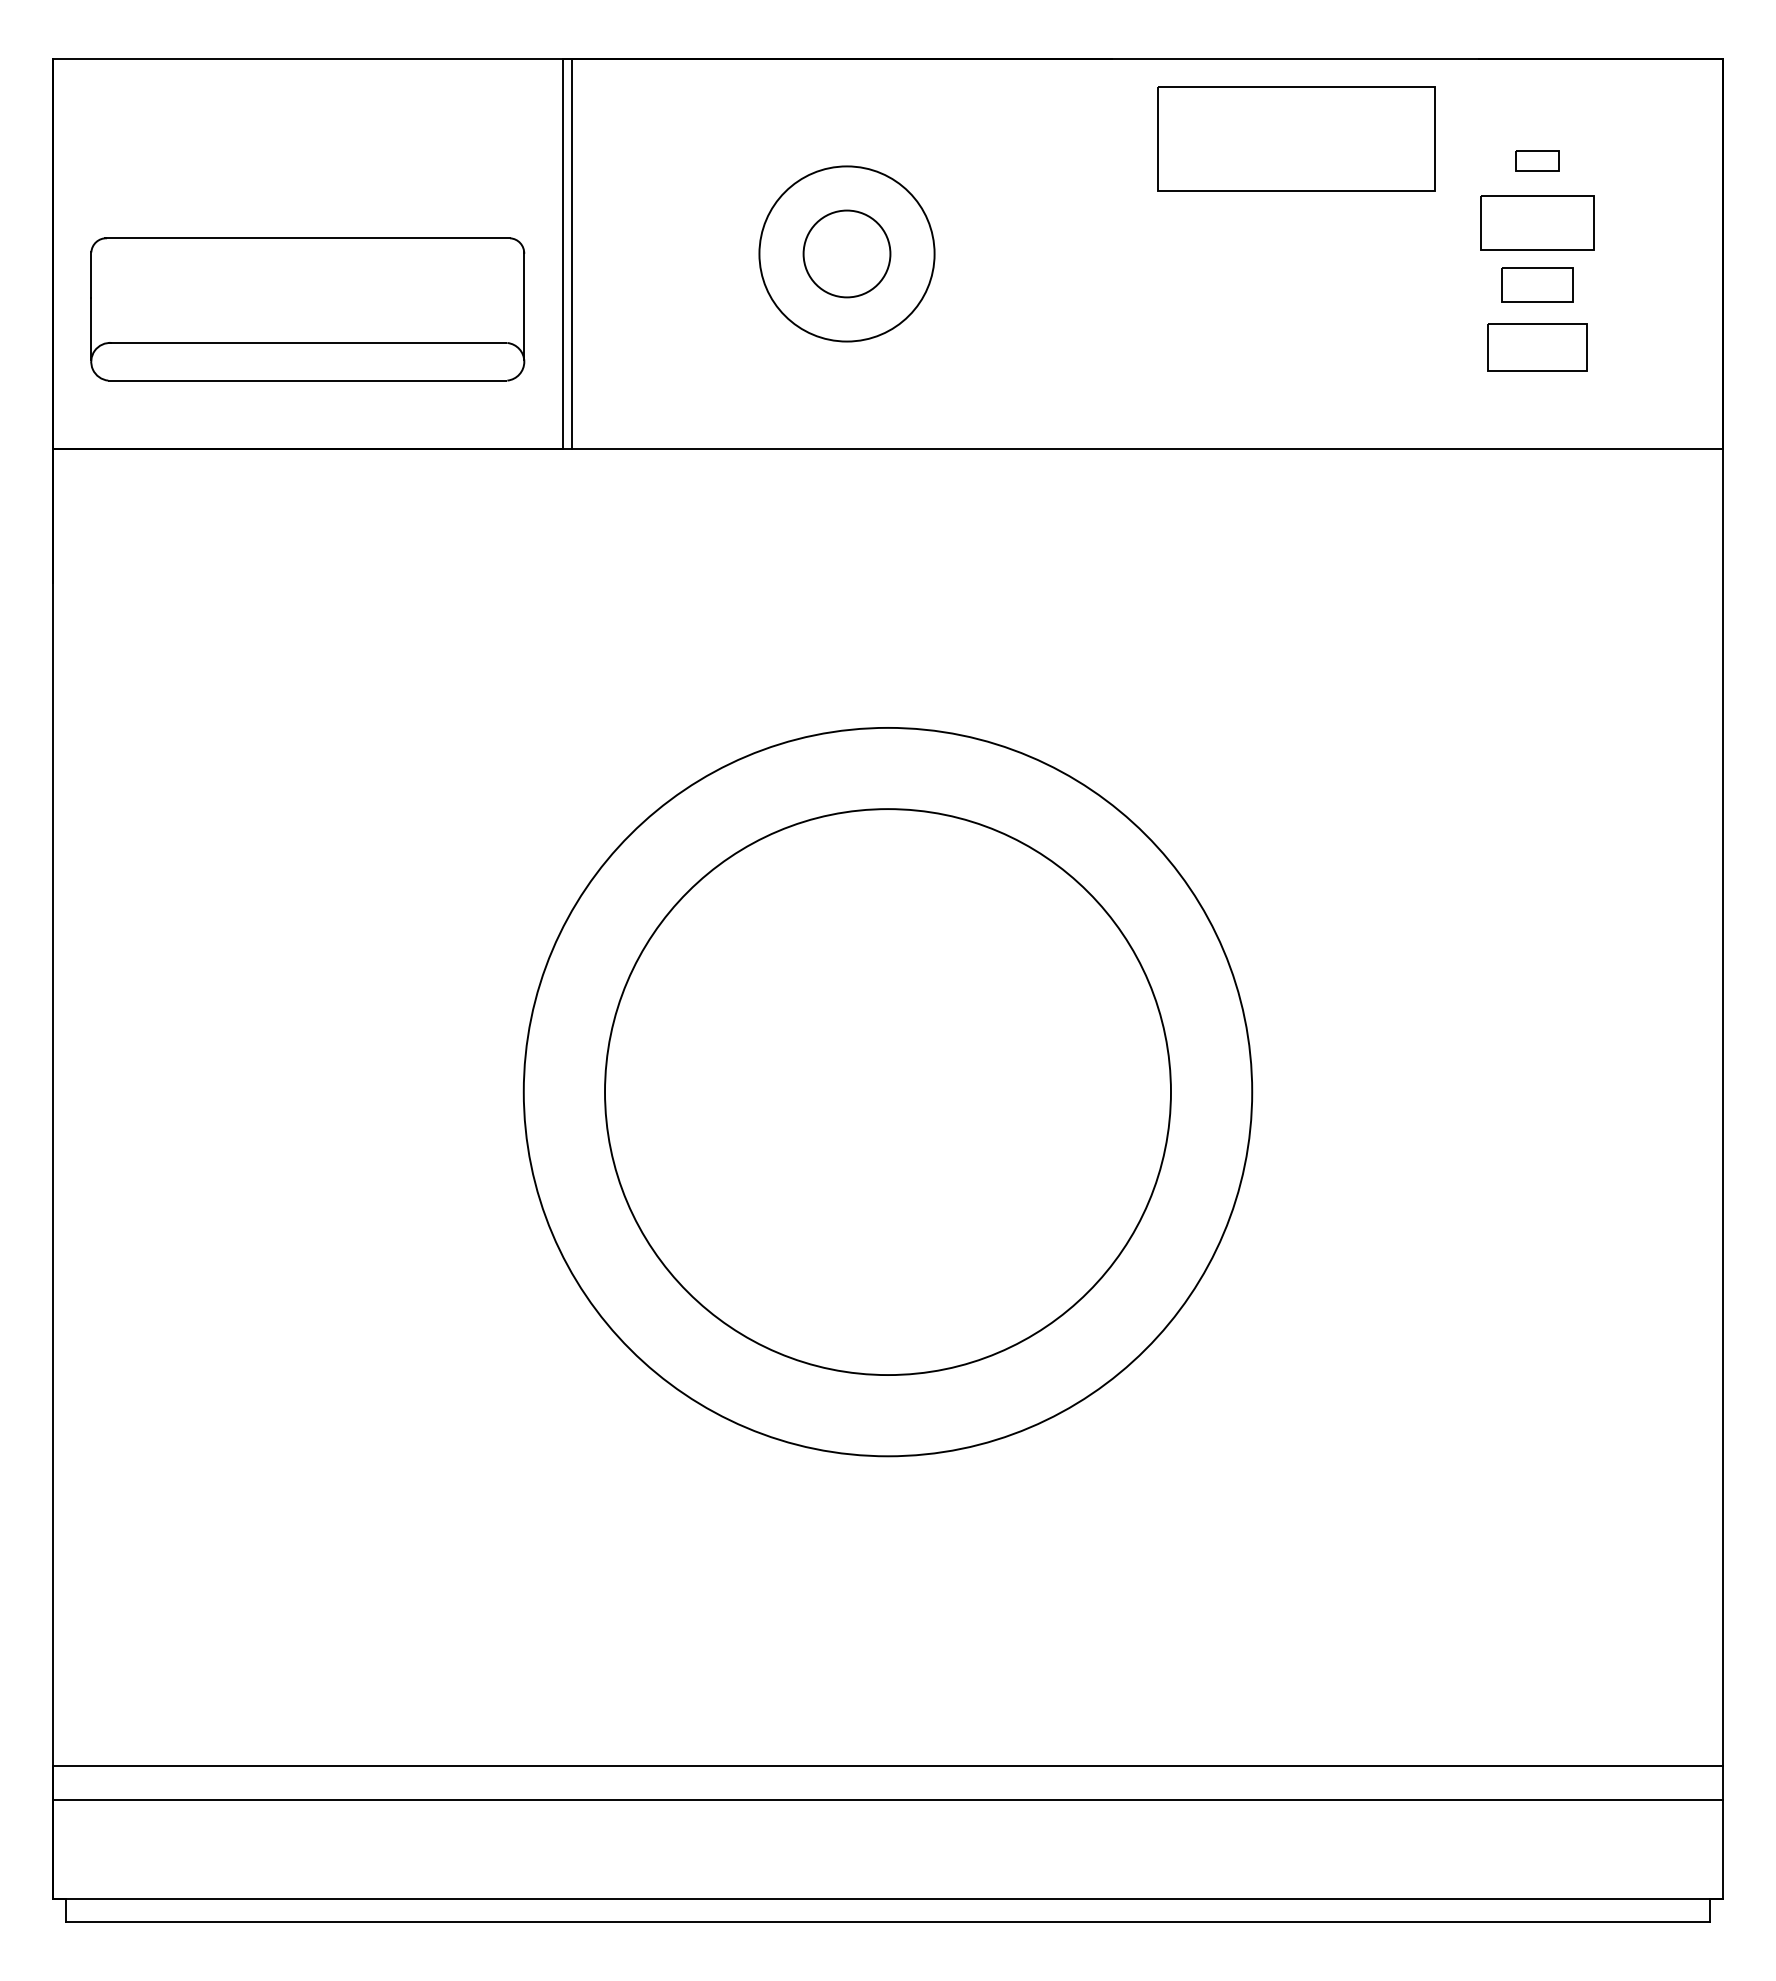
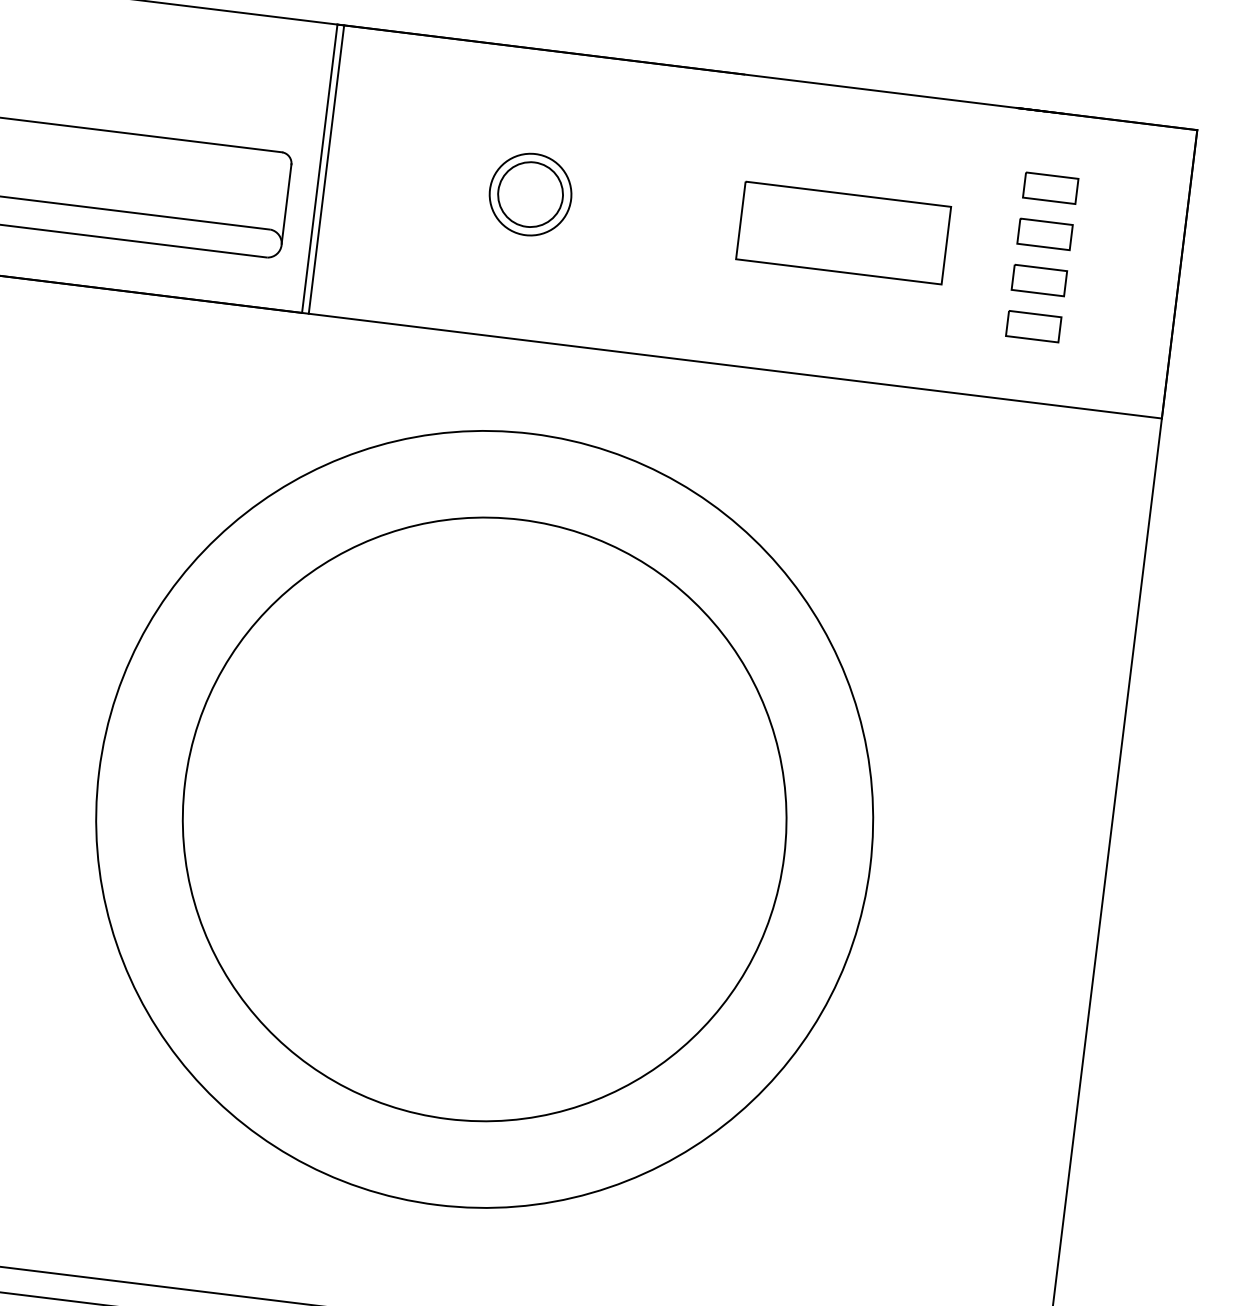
part: (1296, 138) -> (843, 232), moved
part: (1537, 160) -> (1050, 188), size x1.67
part: (1537, 222) -> (1045, 234), size x0.62
circle: (846, 253) -> (530, 194), size x0.62
part: (1537, 346) -> (1033, 326), size x0.71
circle: (887, 1091) -> (484, 818), size x1.43
circle: (887, 1091) -> (484, 818), size x1.43

